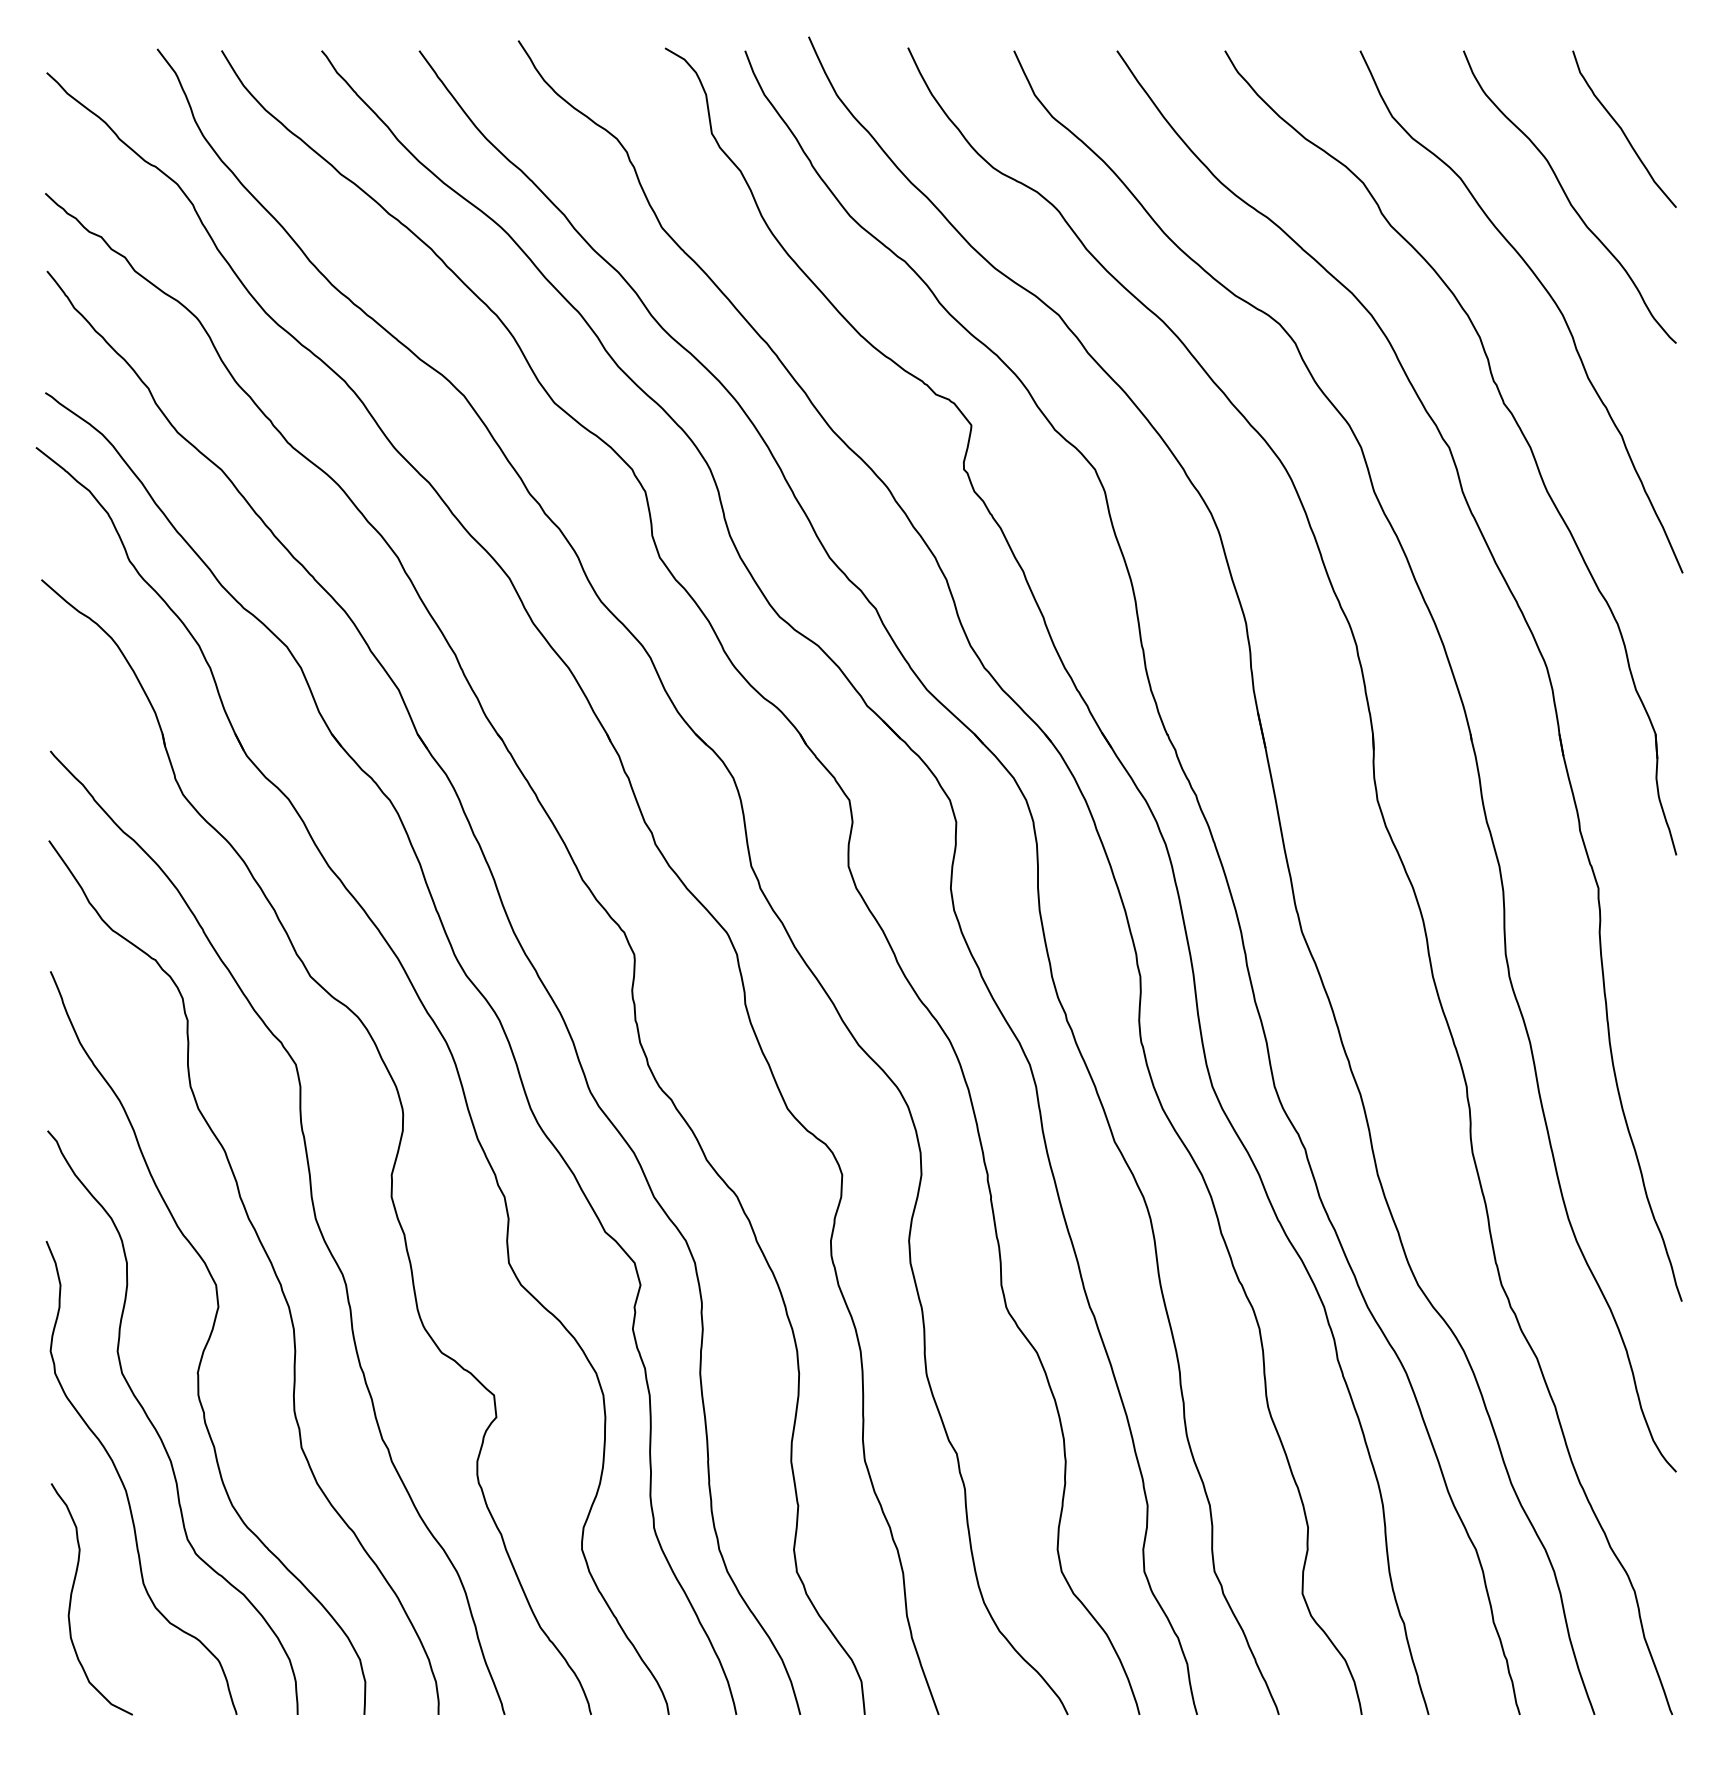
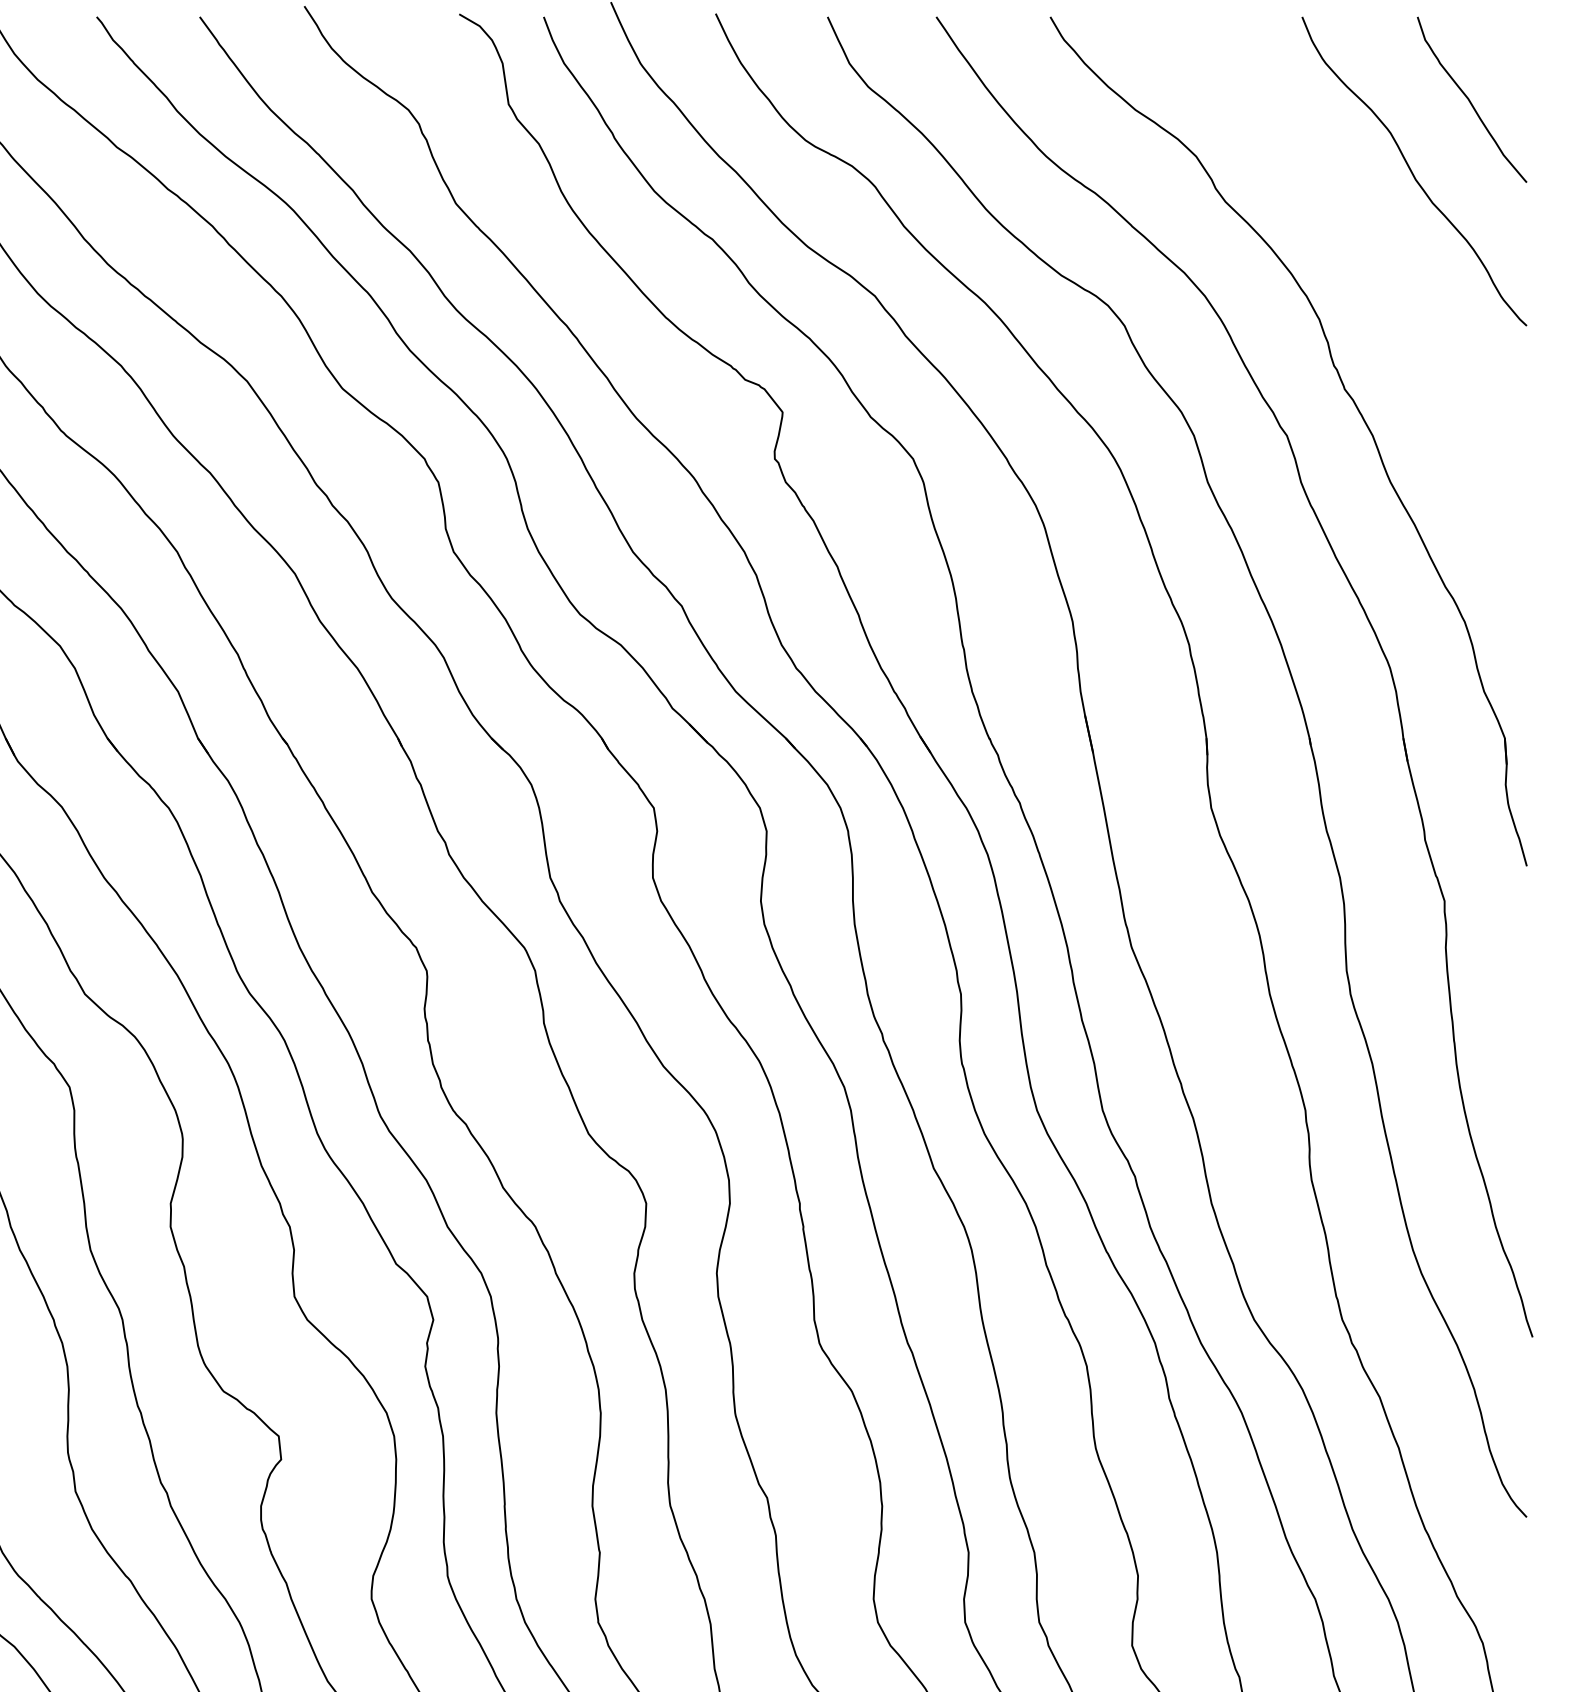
curve: (1546, 292) -> (1389, 272), removed

